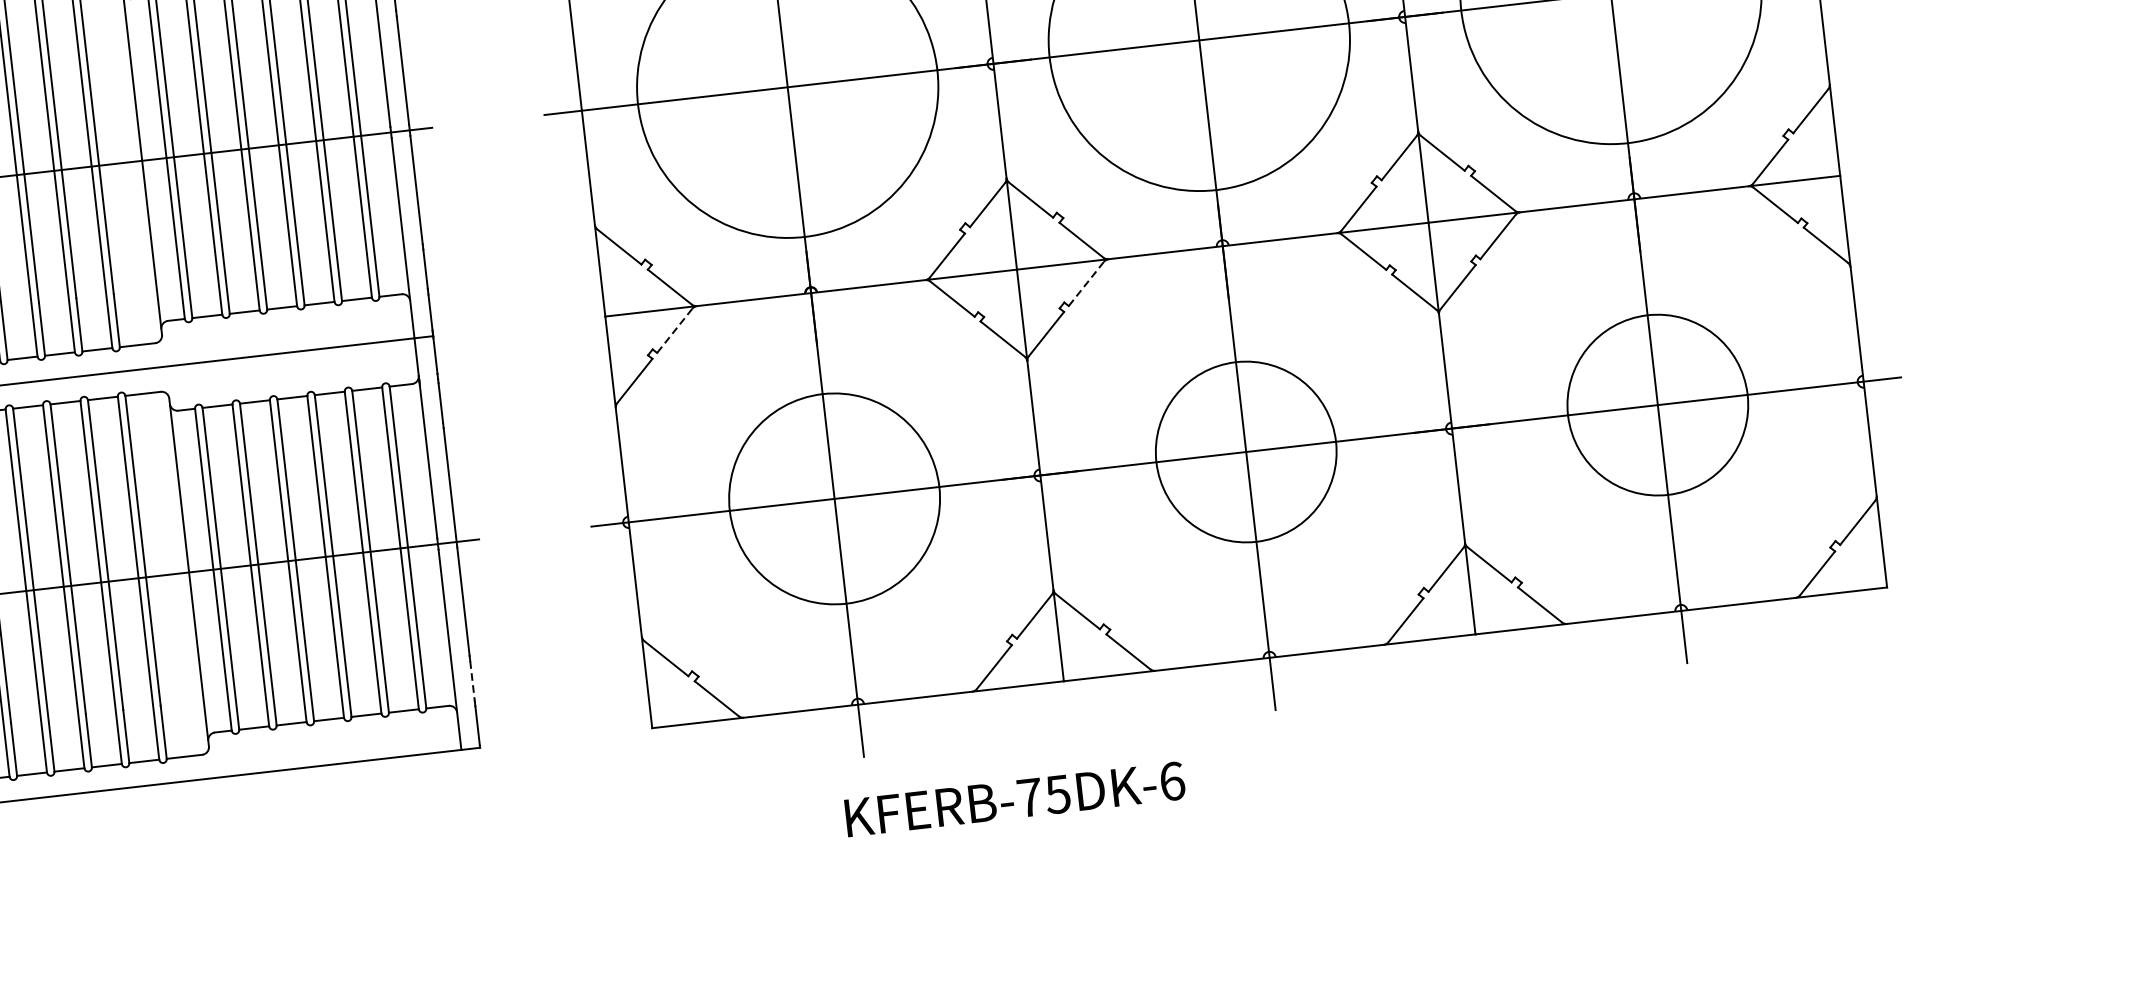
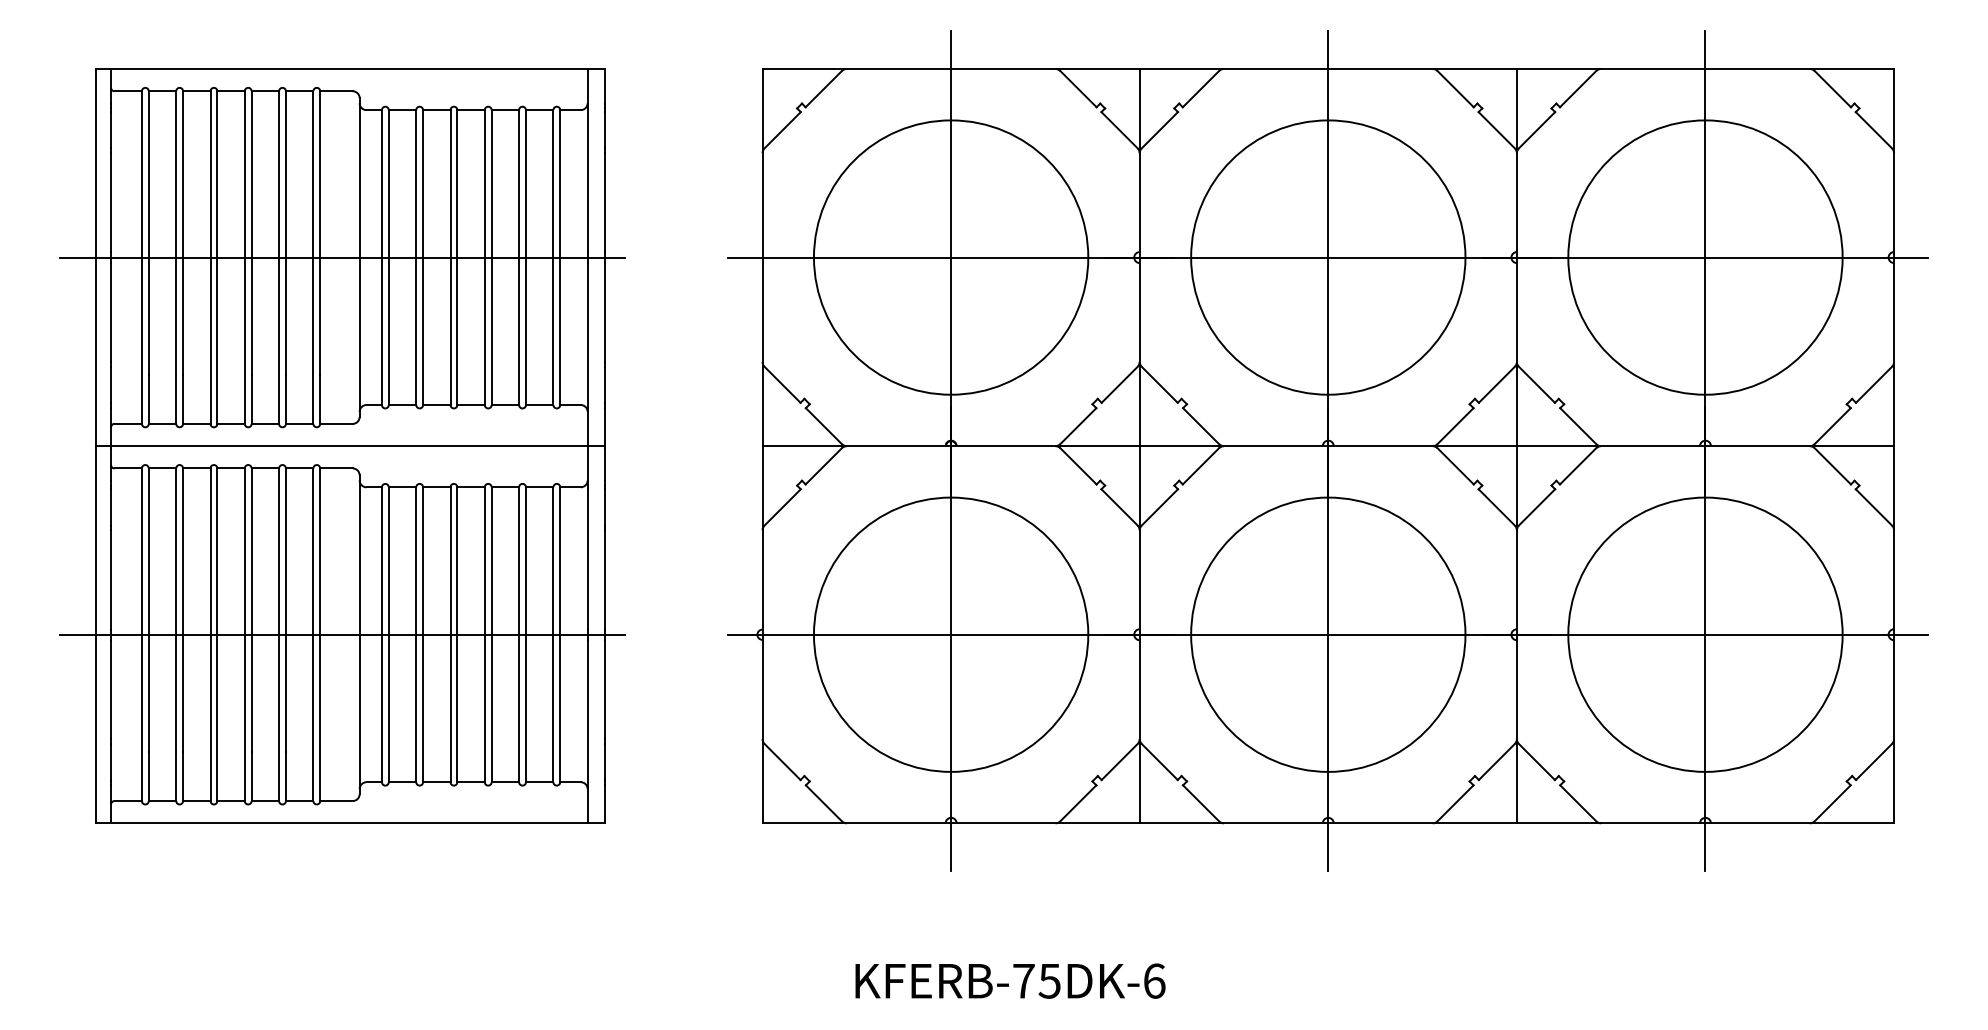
line: (1085, 284) -> (1200, 466), dashed -> solid
line: (674, 331) -> (823, 466), dashed -> solid
circle: (1657, 404) -> (1705, 634), size x1.67
circle: (1246, 451) -> (1328, 634), size x1.67
circle: (833, 498) -> (950, 634), size x1.43
line: (472, 681) -> (604, 762), dashed -> solid
text: (1015, 798) -> (1010, 980), moved

